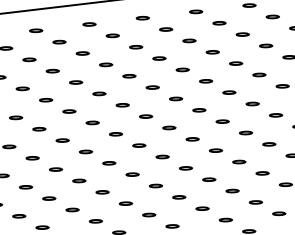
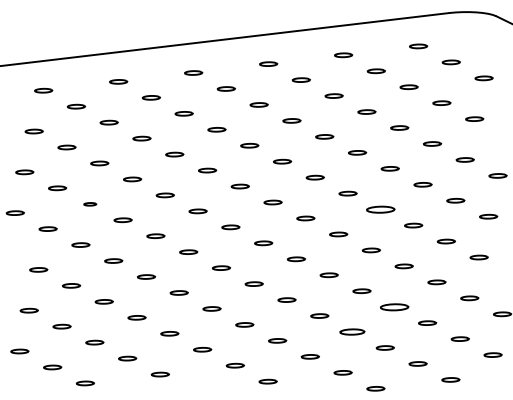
part: (15, 118) -> (89, 204), size x0.7
part: (222, 121) -> (380, 209), size x1.6
part: (232, 190) -> (394, 306), size x1.6
part: (202, 208) -> (352, 331), size x1.4

